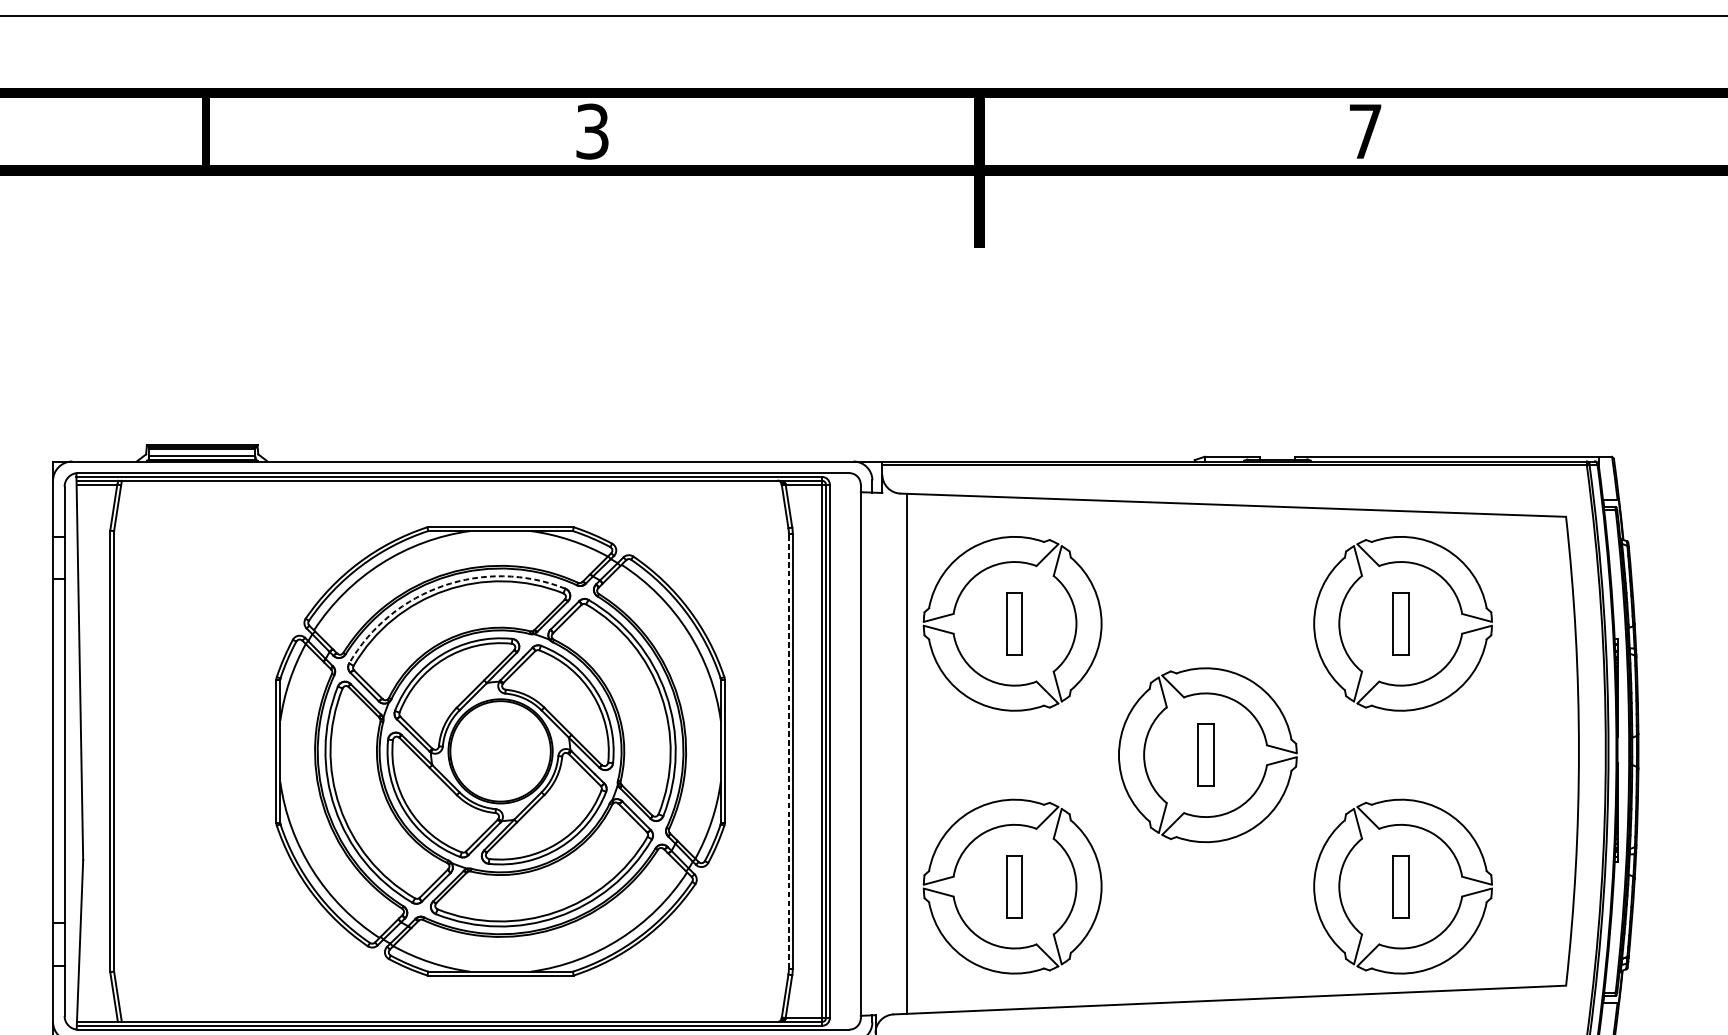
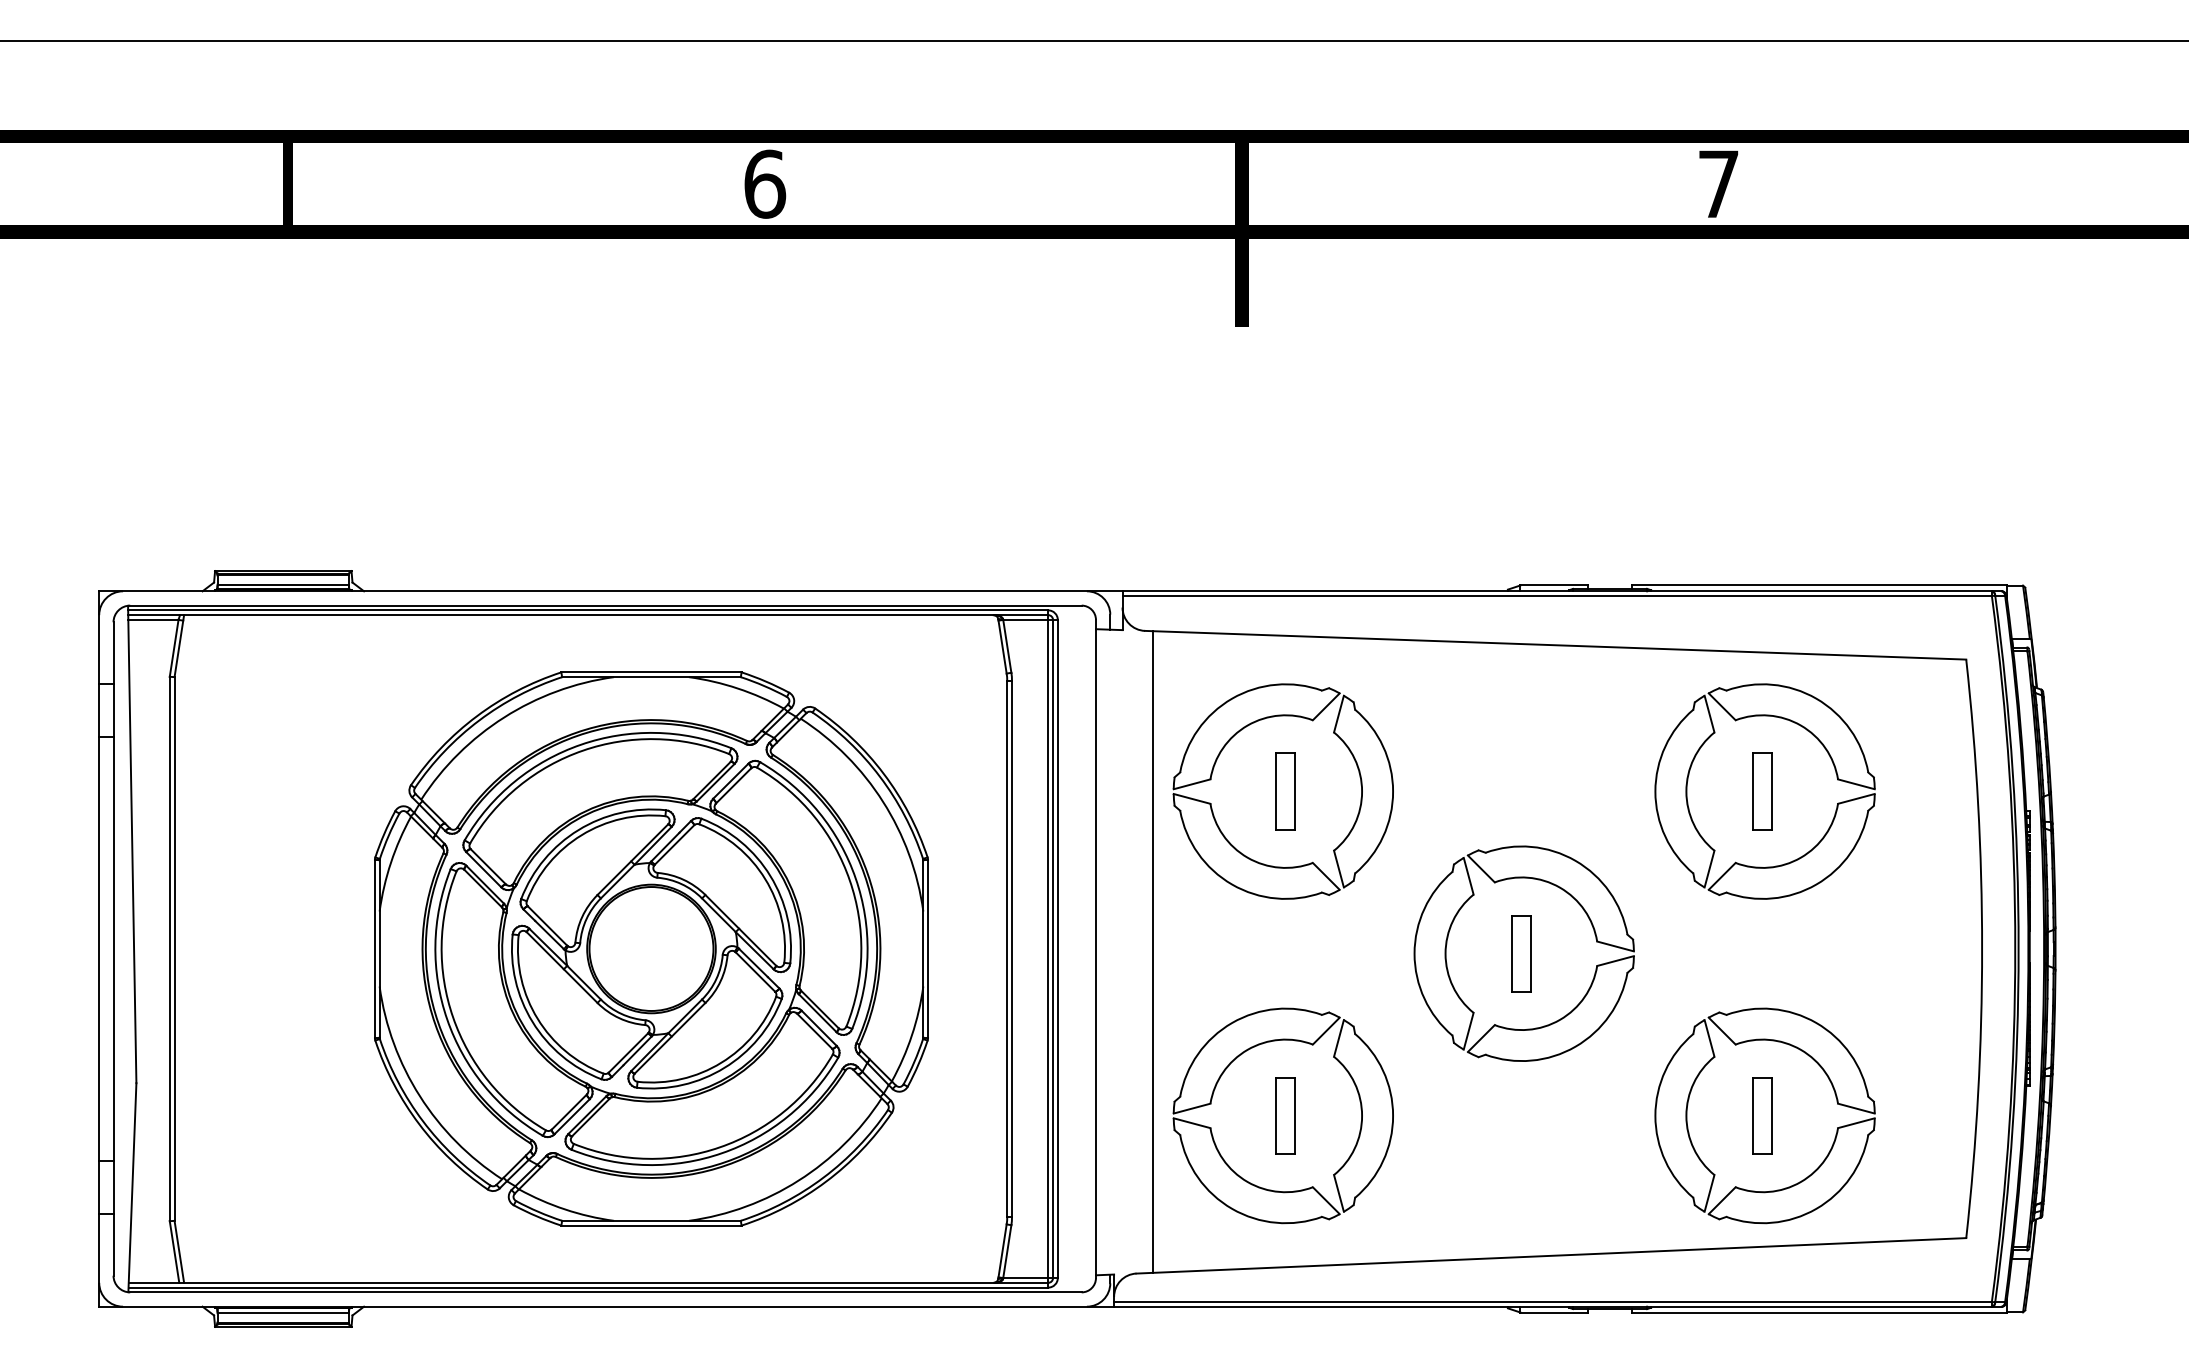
text: (592, 131) -> (765, 183), 3 -> 6
arc: (443, 585) -> (580, 744), dashed -> solid
line: (789, 750) -> (1007, 948), dashed -> solid

